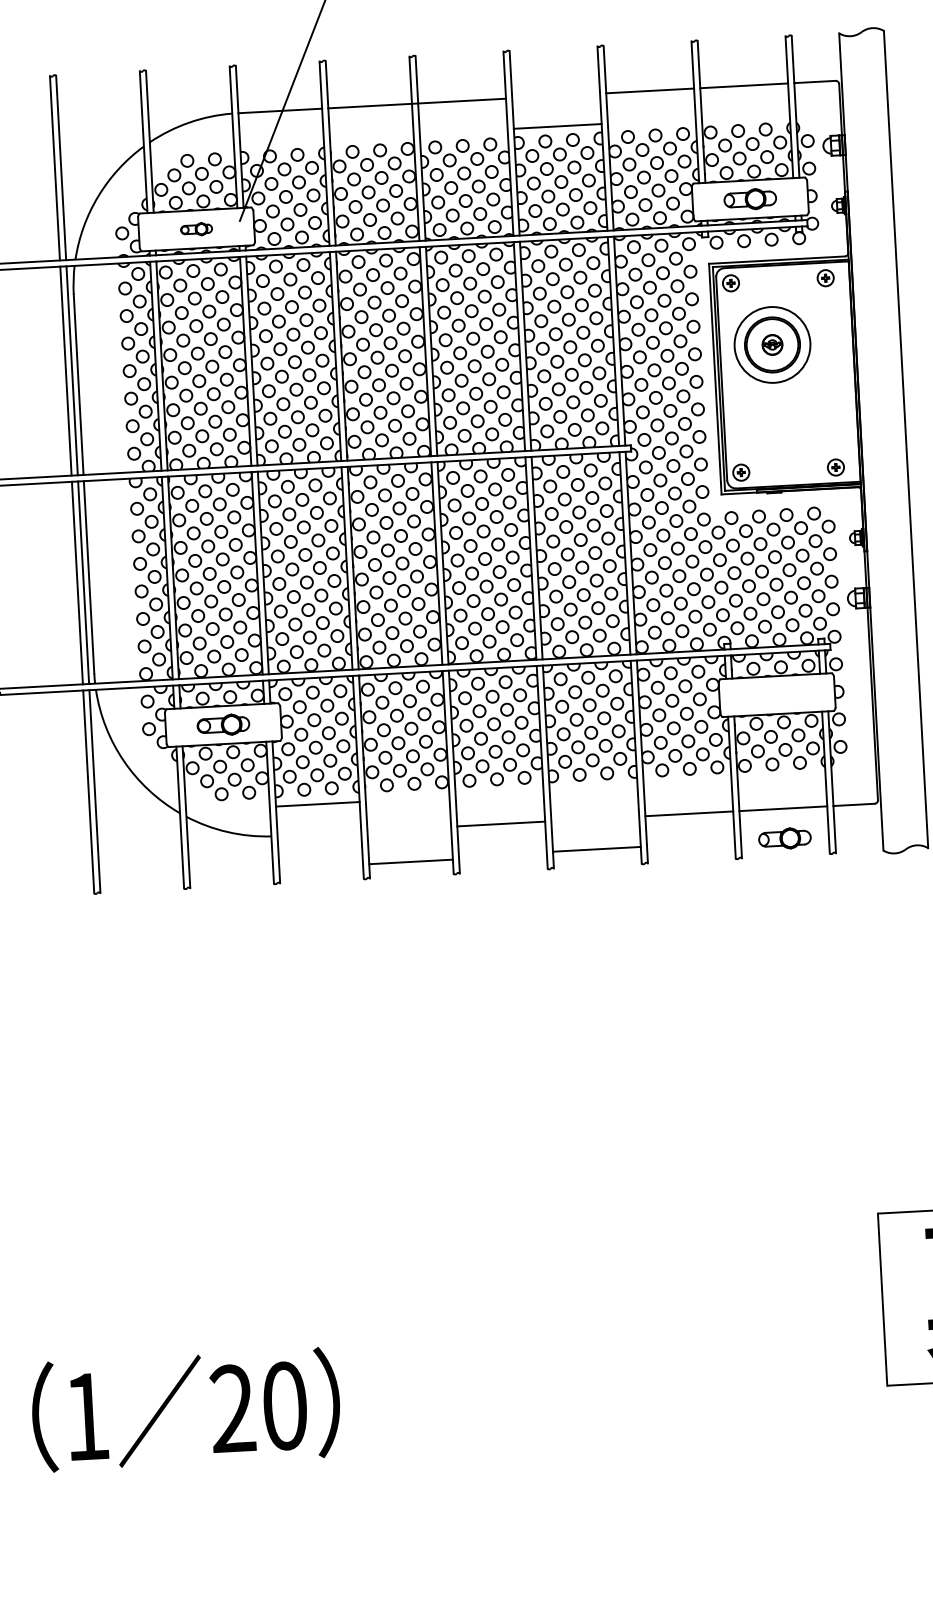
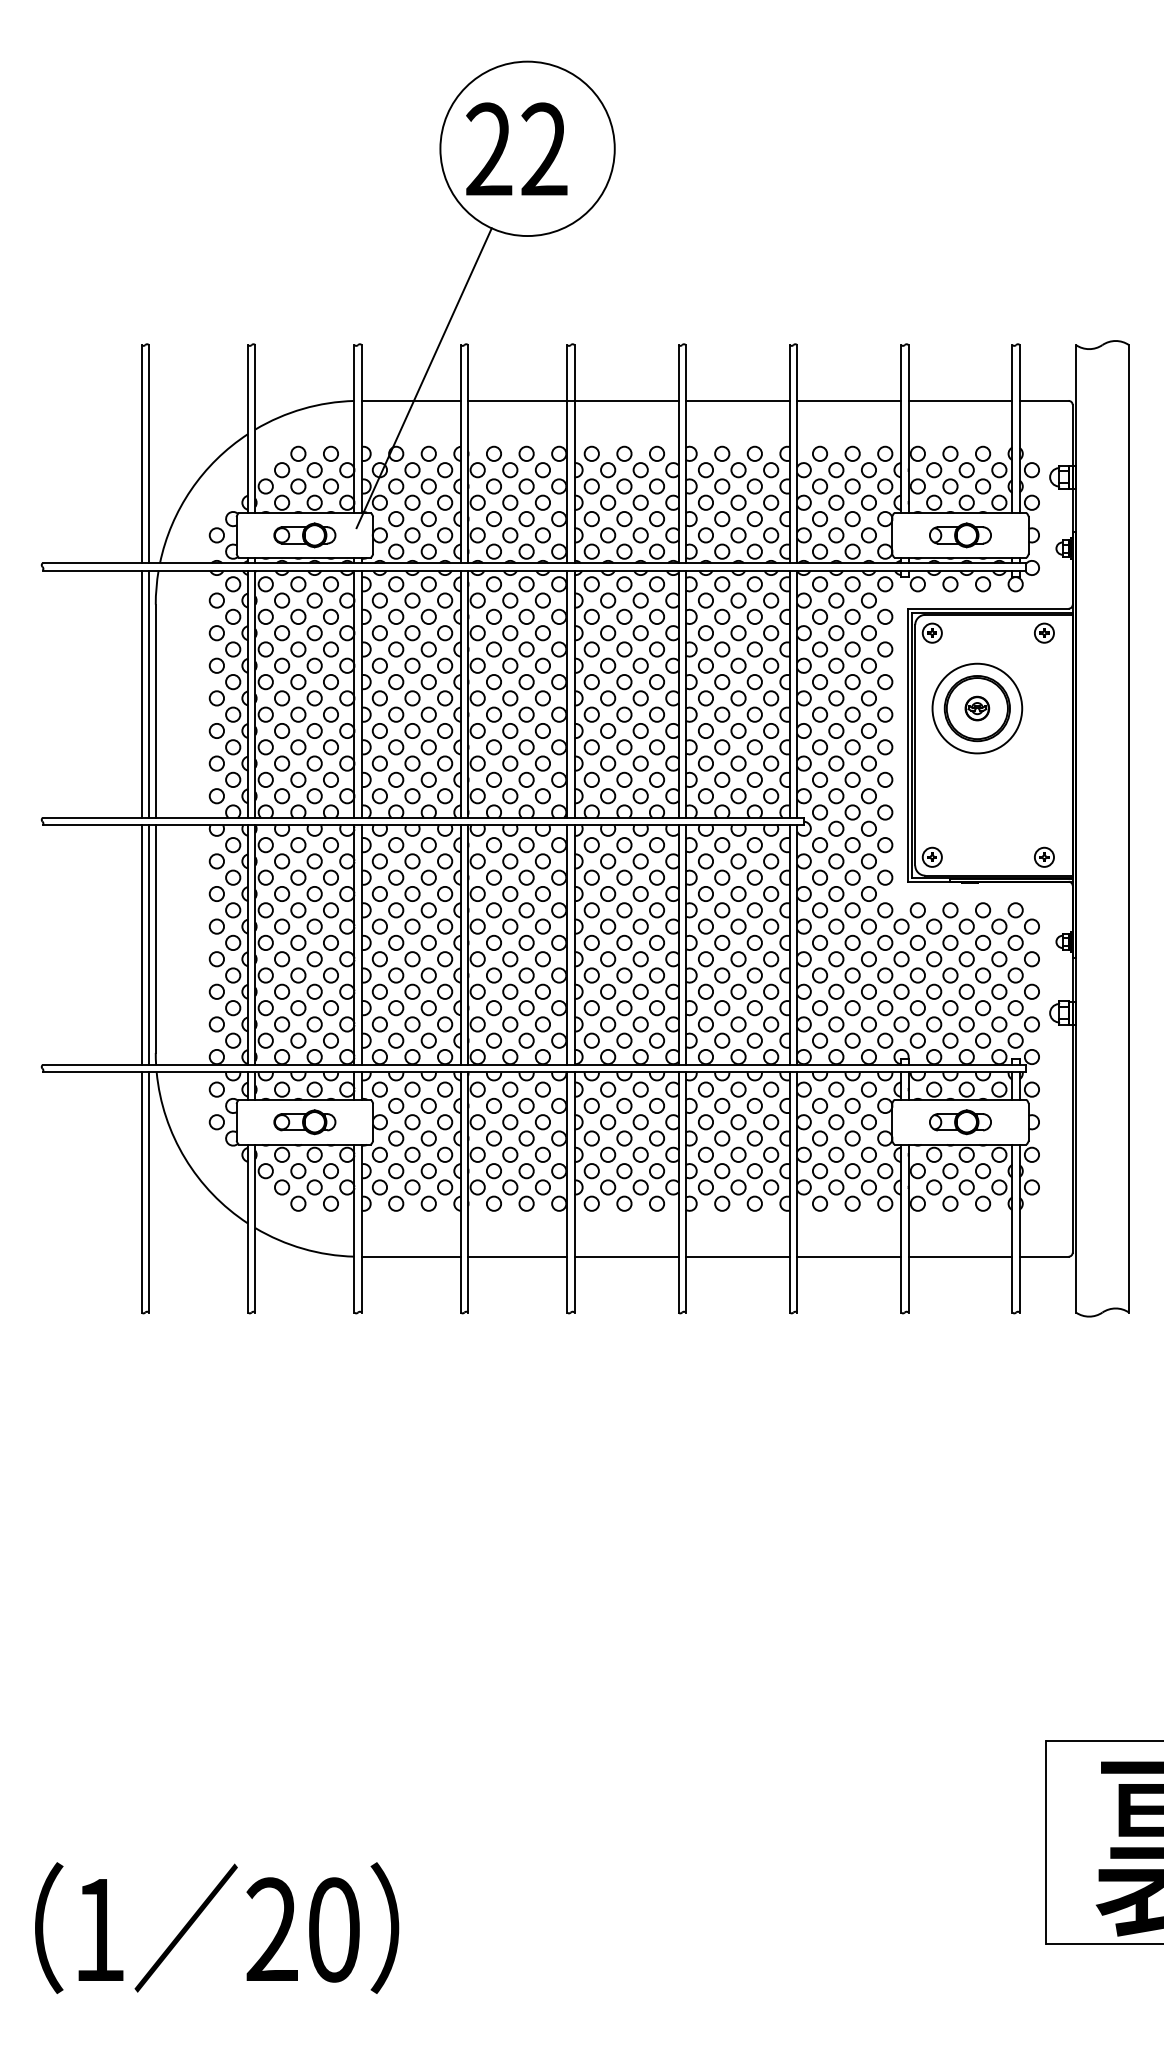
line: (557, 126) -> (737, 400), moved
part: (196, 229) -> (304, 535), size x1.67
line: (317, 804) -> (410, 1256), moved
part: (784, 838) -> (960, 1122), moved
line: (596, 849) -> (737, 1256), moved
line: (410, 861) -> (517, 1256), moved

